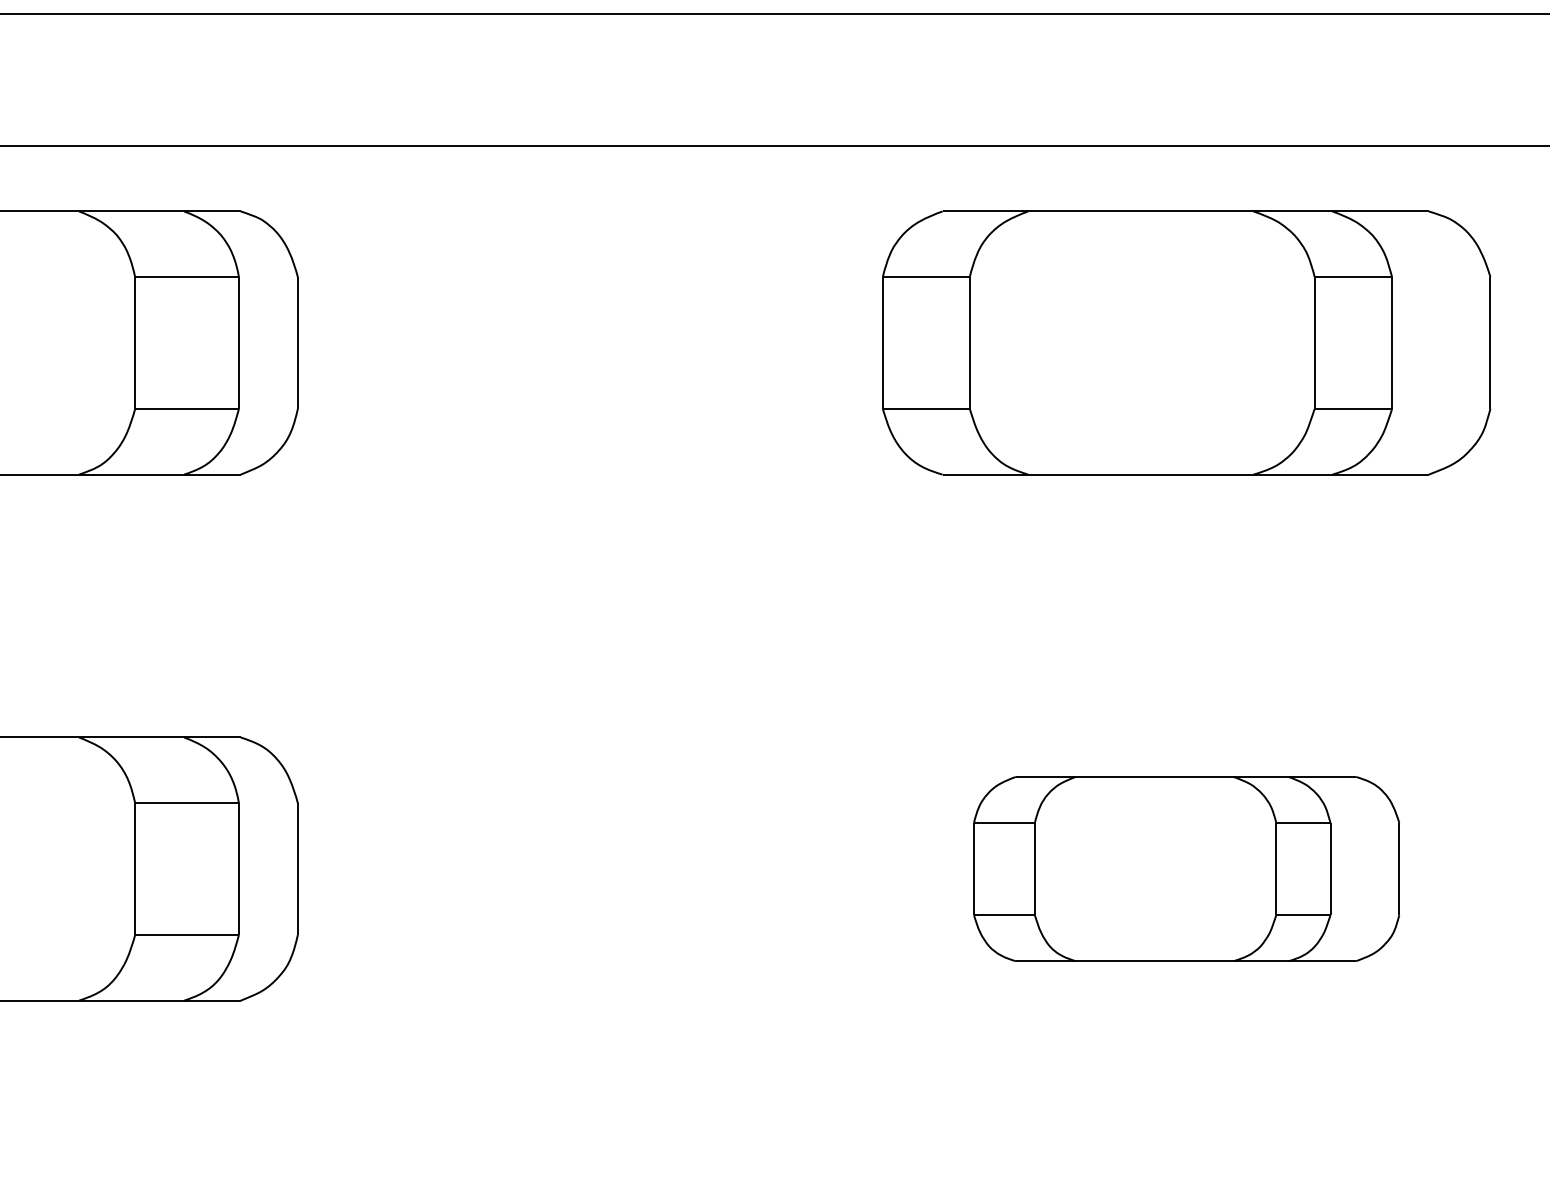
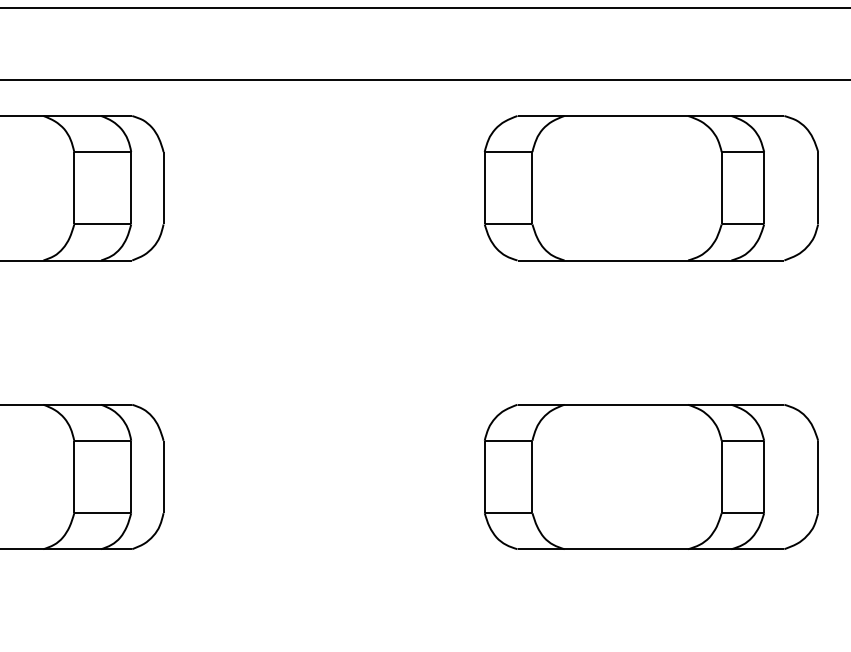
part: (1186, 868) -> (651, 476), size x1.43

